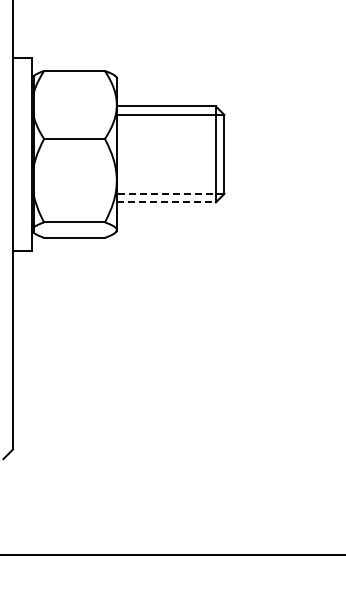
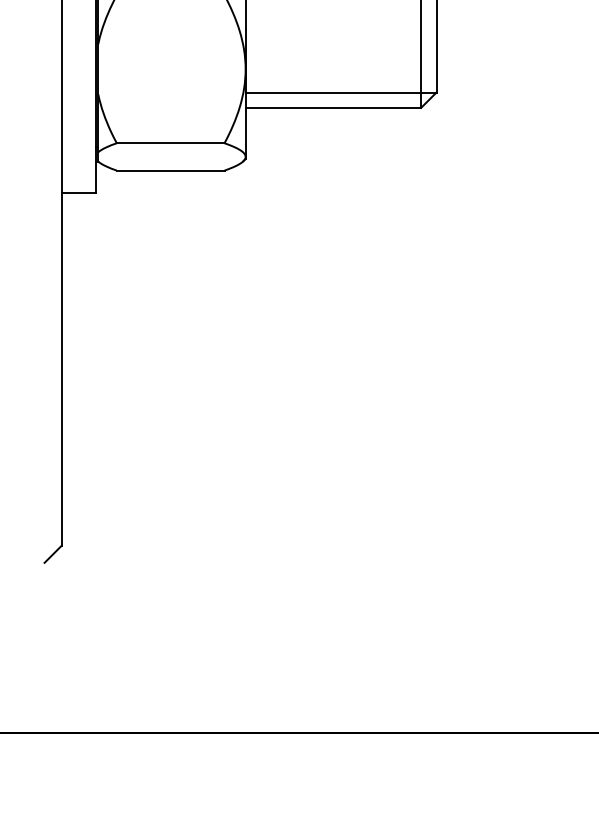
line: (170, 193) -> (340, 91), dashed -> solid
line: (166, 202) -> (333, 107), dashed -> solid

